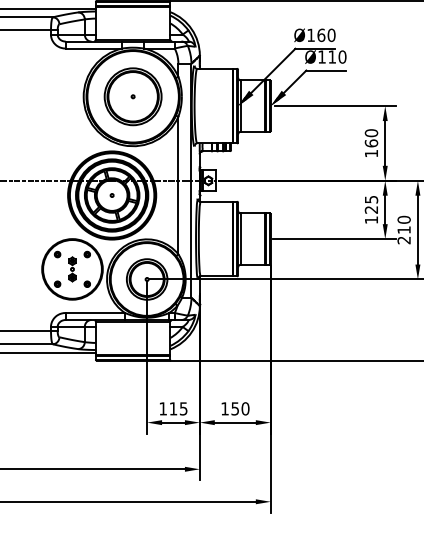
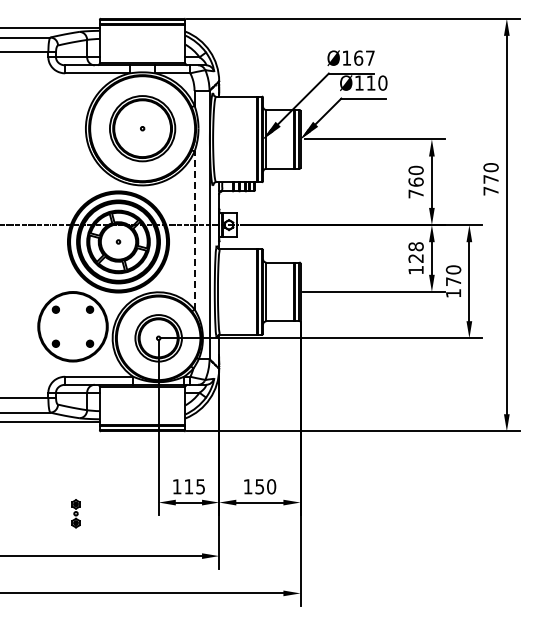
text: (330, 34) -> (369, 57), Ø160 -> Ø167
text: (370, 153) -> (415, 193), 160 -> 760
line: (178, 185) -> (194, 230), solid -> dashed
text: (370, 199) -> (415, 246), 125 -> 128
text: (404, 235) -> (453, 287), 210 -> 170
part: (72, 269) -> (75, 513), moved

